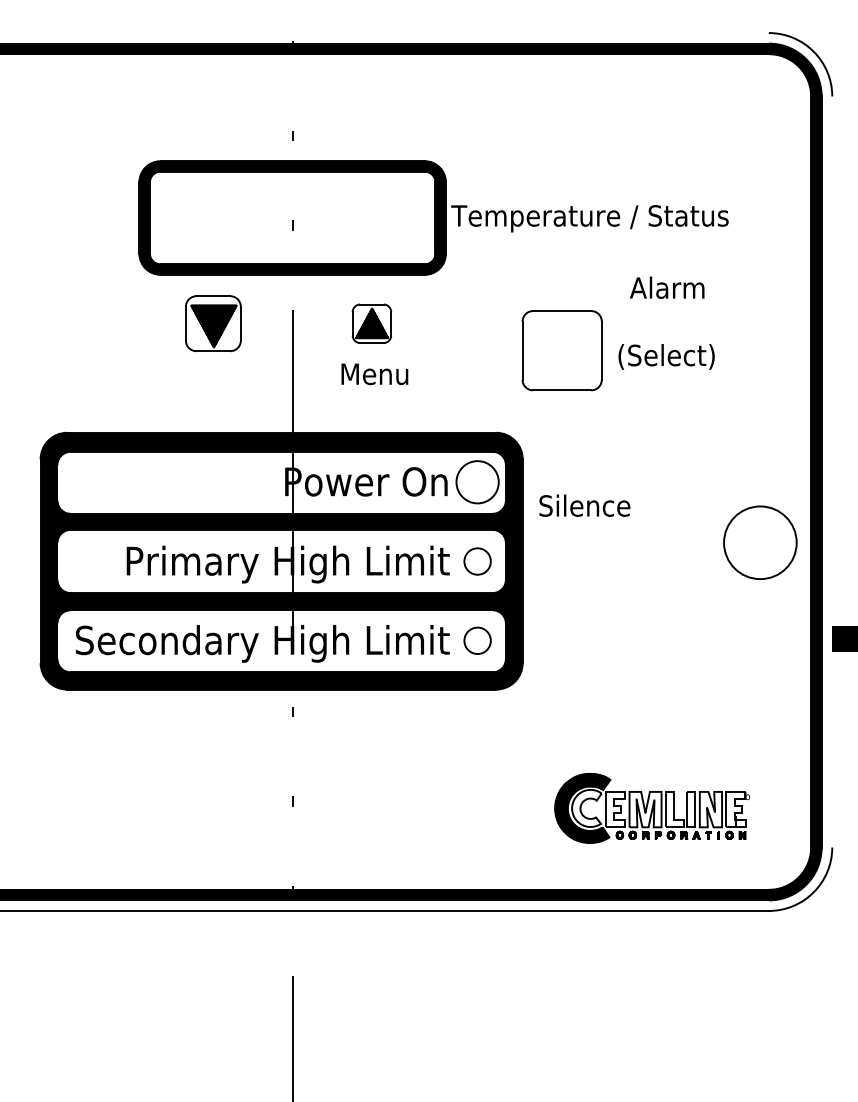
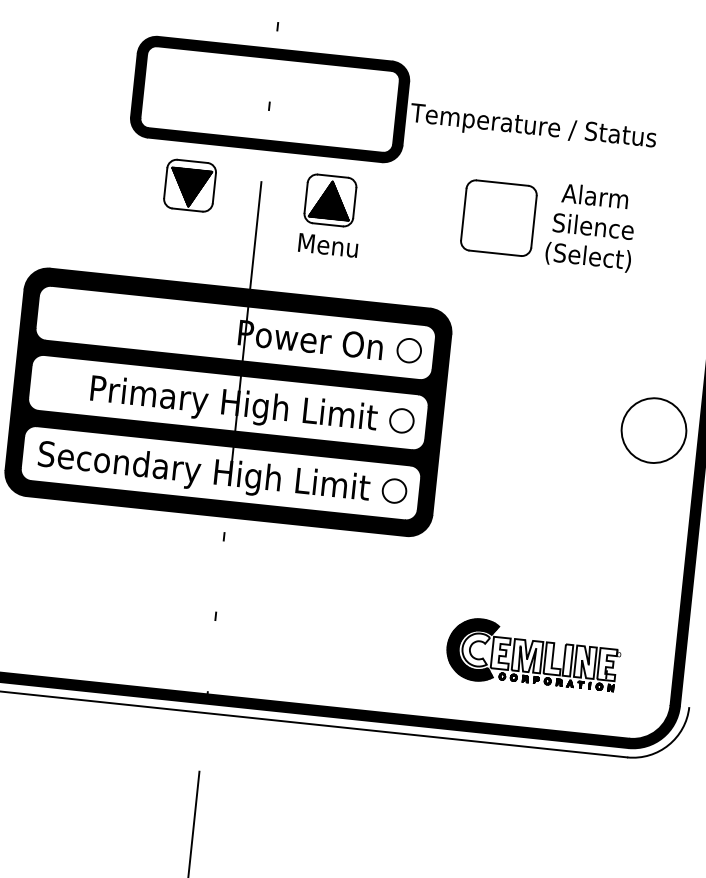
part: (371, 323) -> (330, 200), size x1.43
part: (561, 350) -> (498, 217), moved
circle: (477, 482) -> (409, 350), size x0.62
text: (584, 505) -> (593, 226), moved

